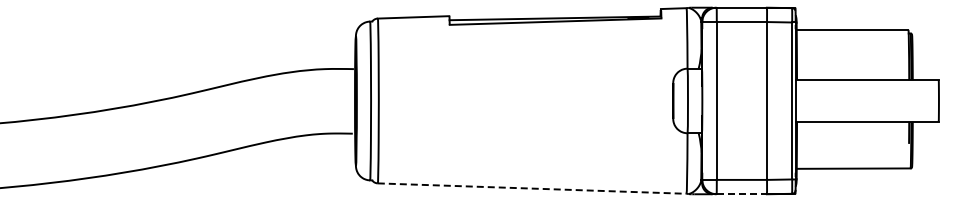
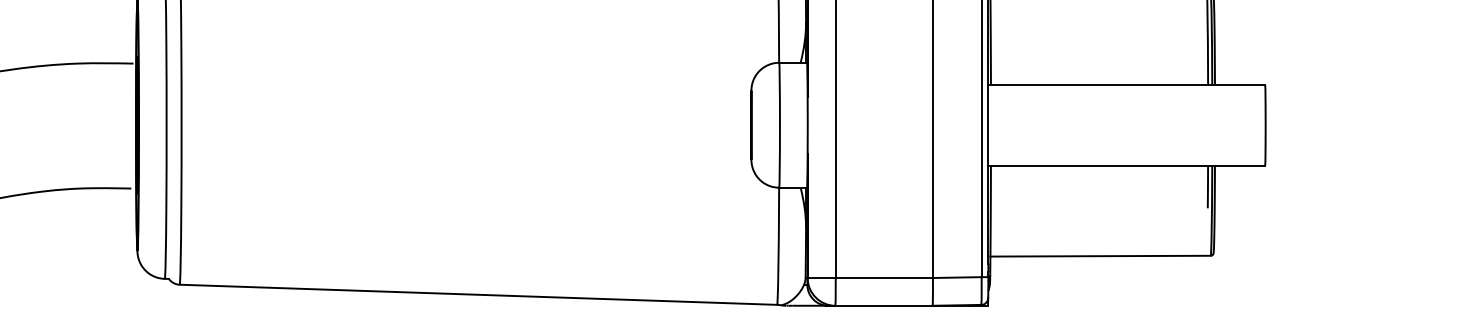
line: (532, 188) -> (479, 294), dashed -> solid
line: (742, 194) -> (885, 306), dashed -> solid

